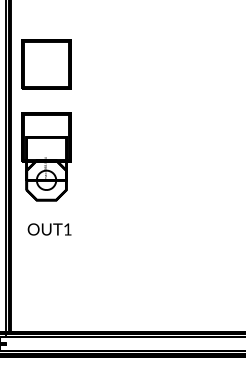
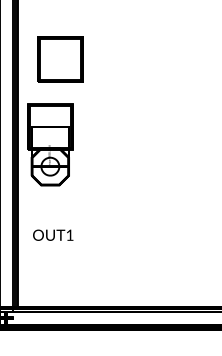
part: (46, 64) -> (60, 59), moved
text: (49, 229) -> (53, 235), moved

